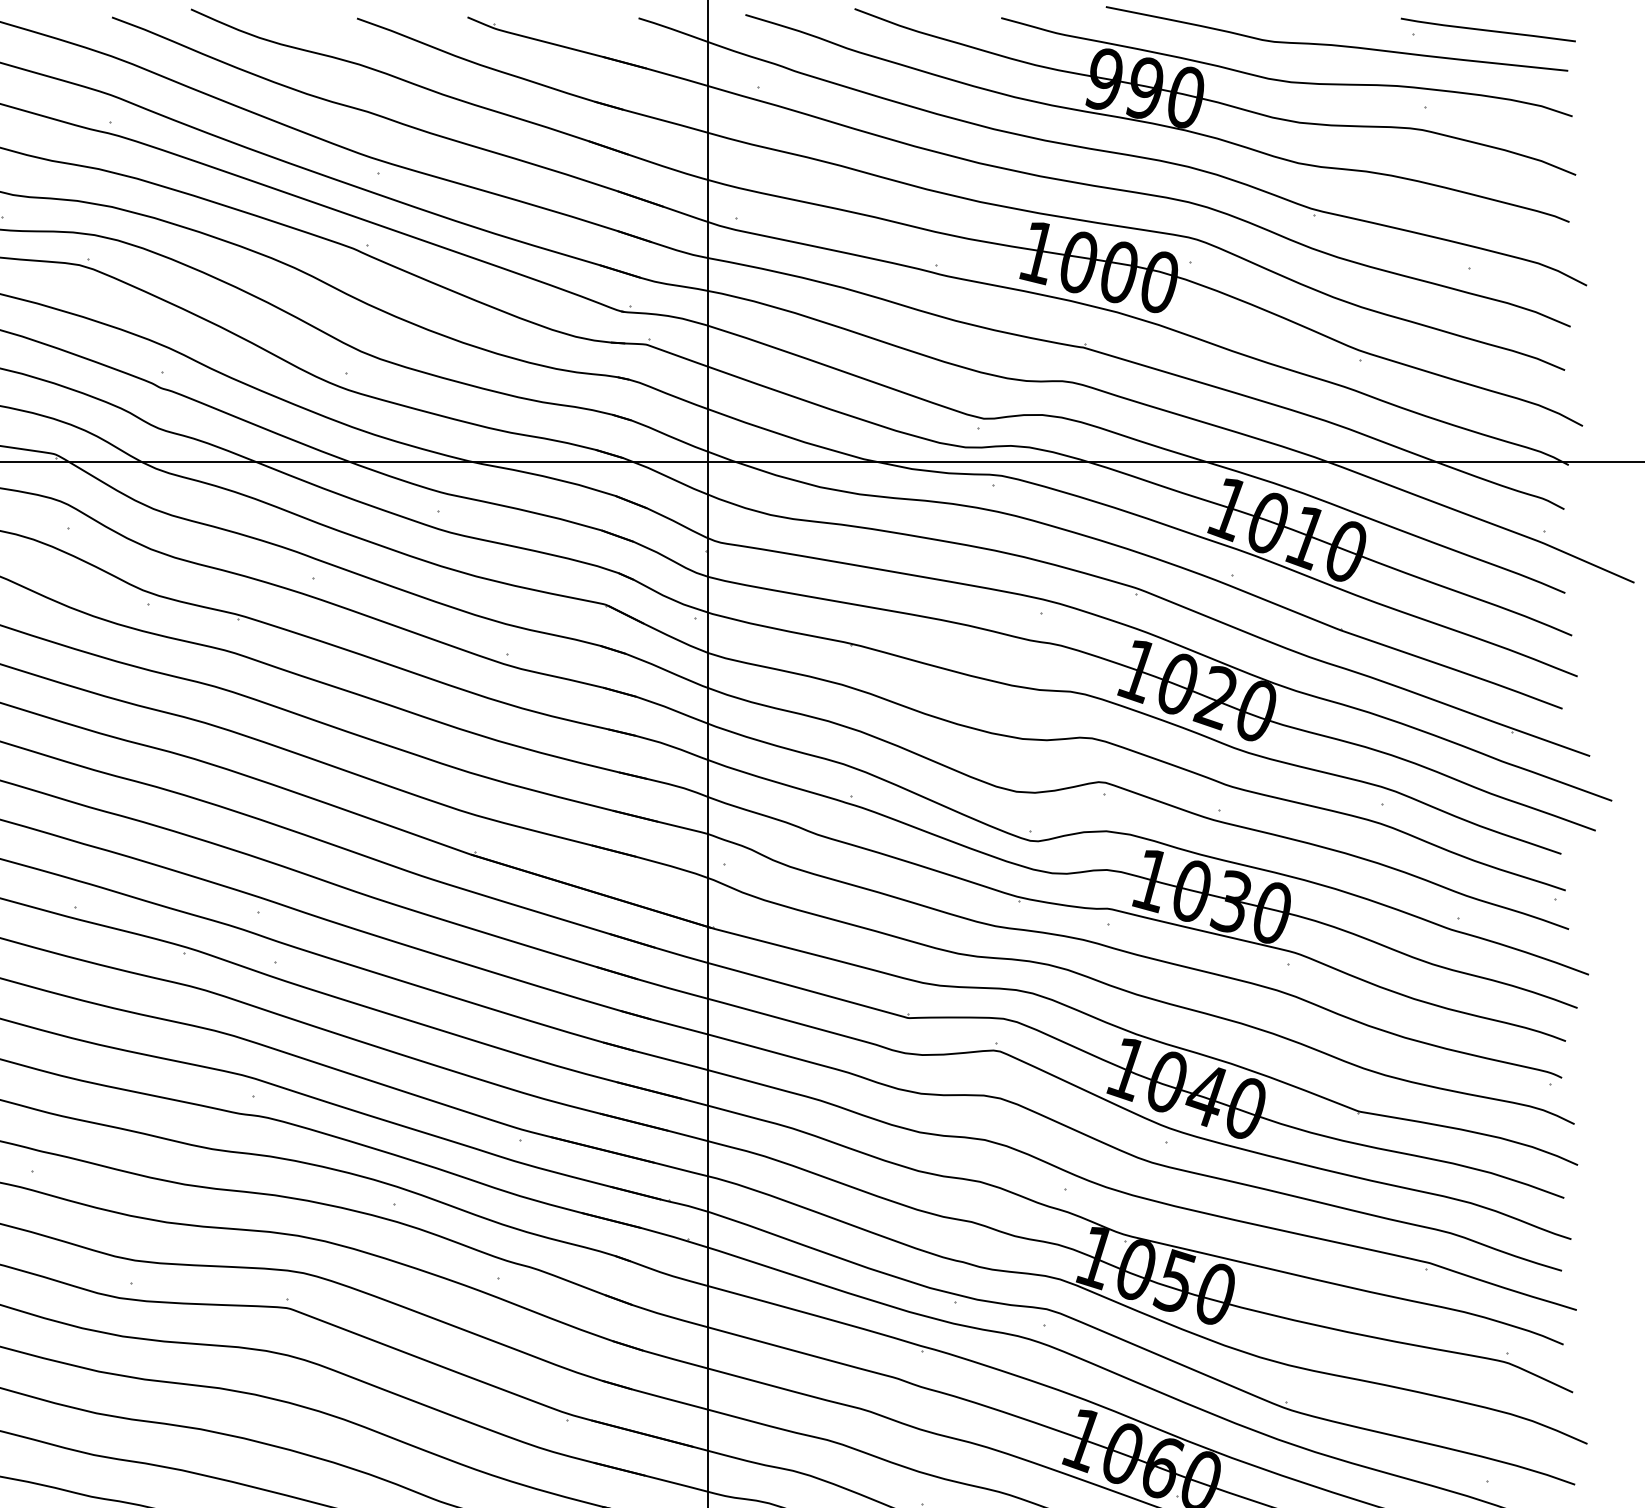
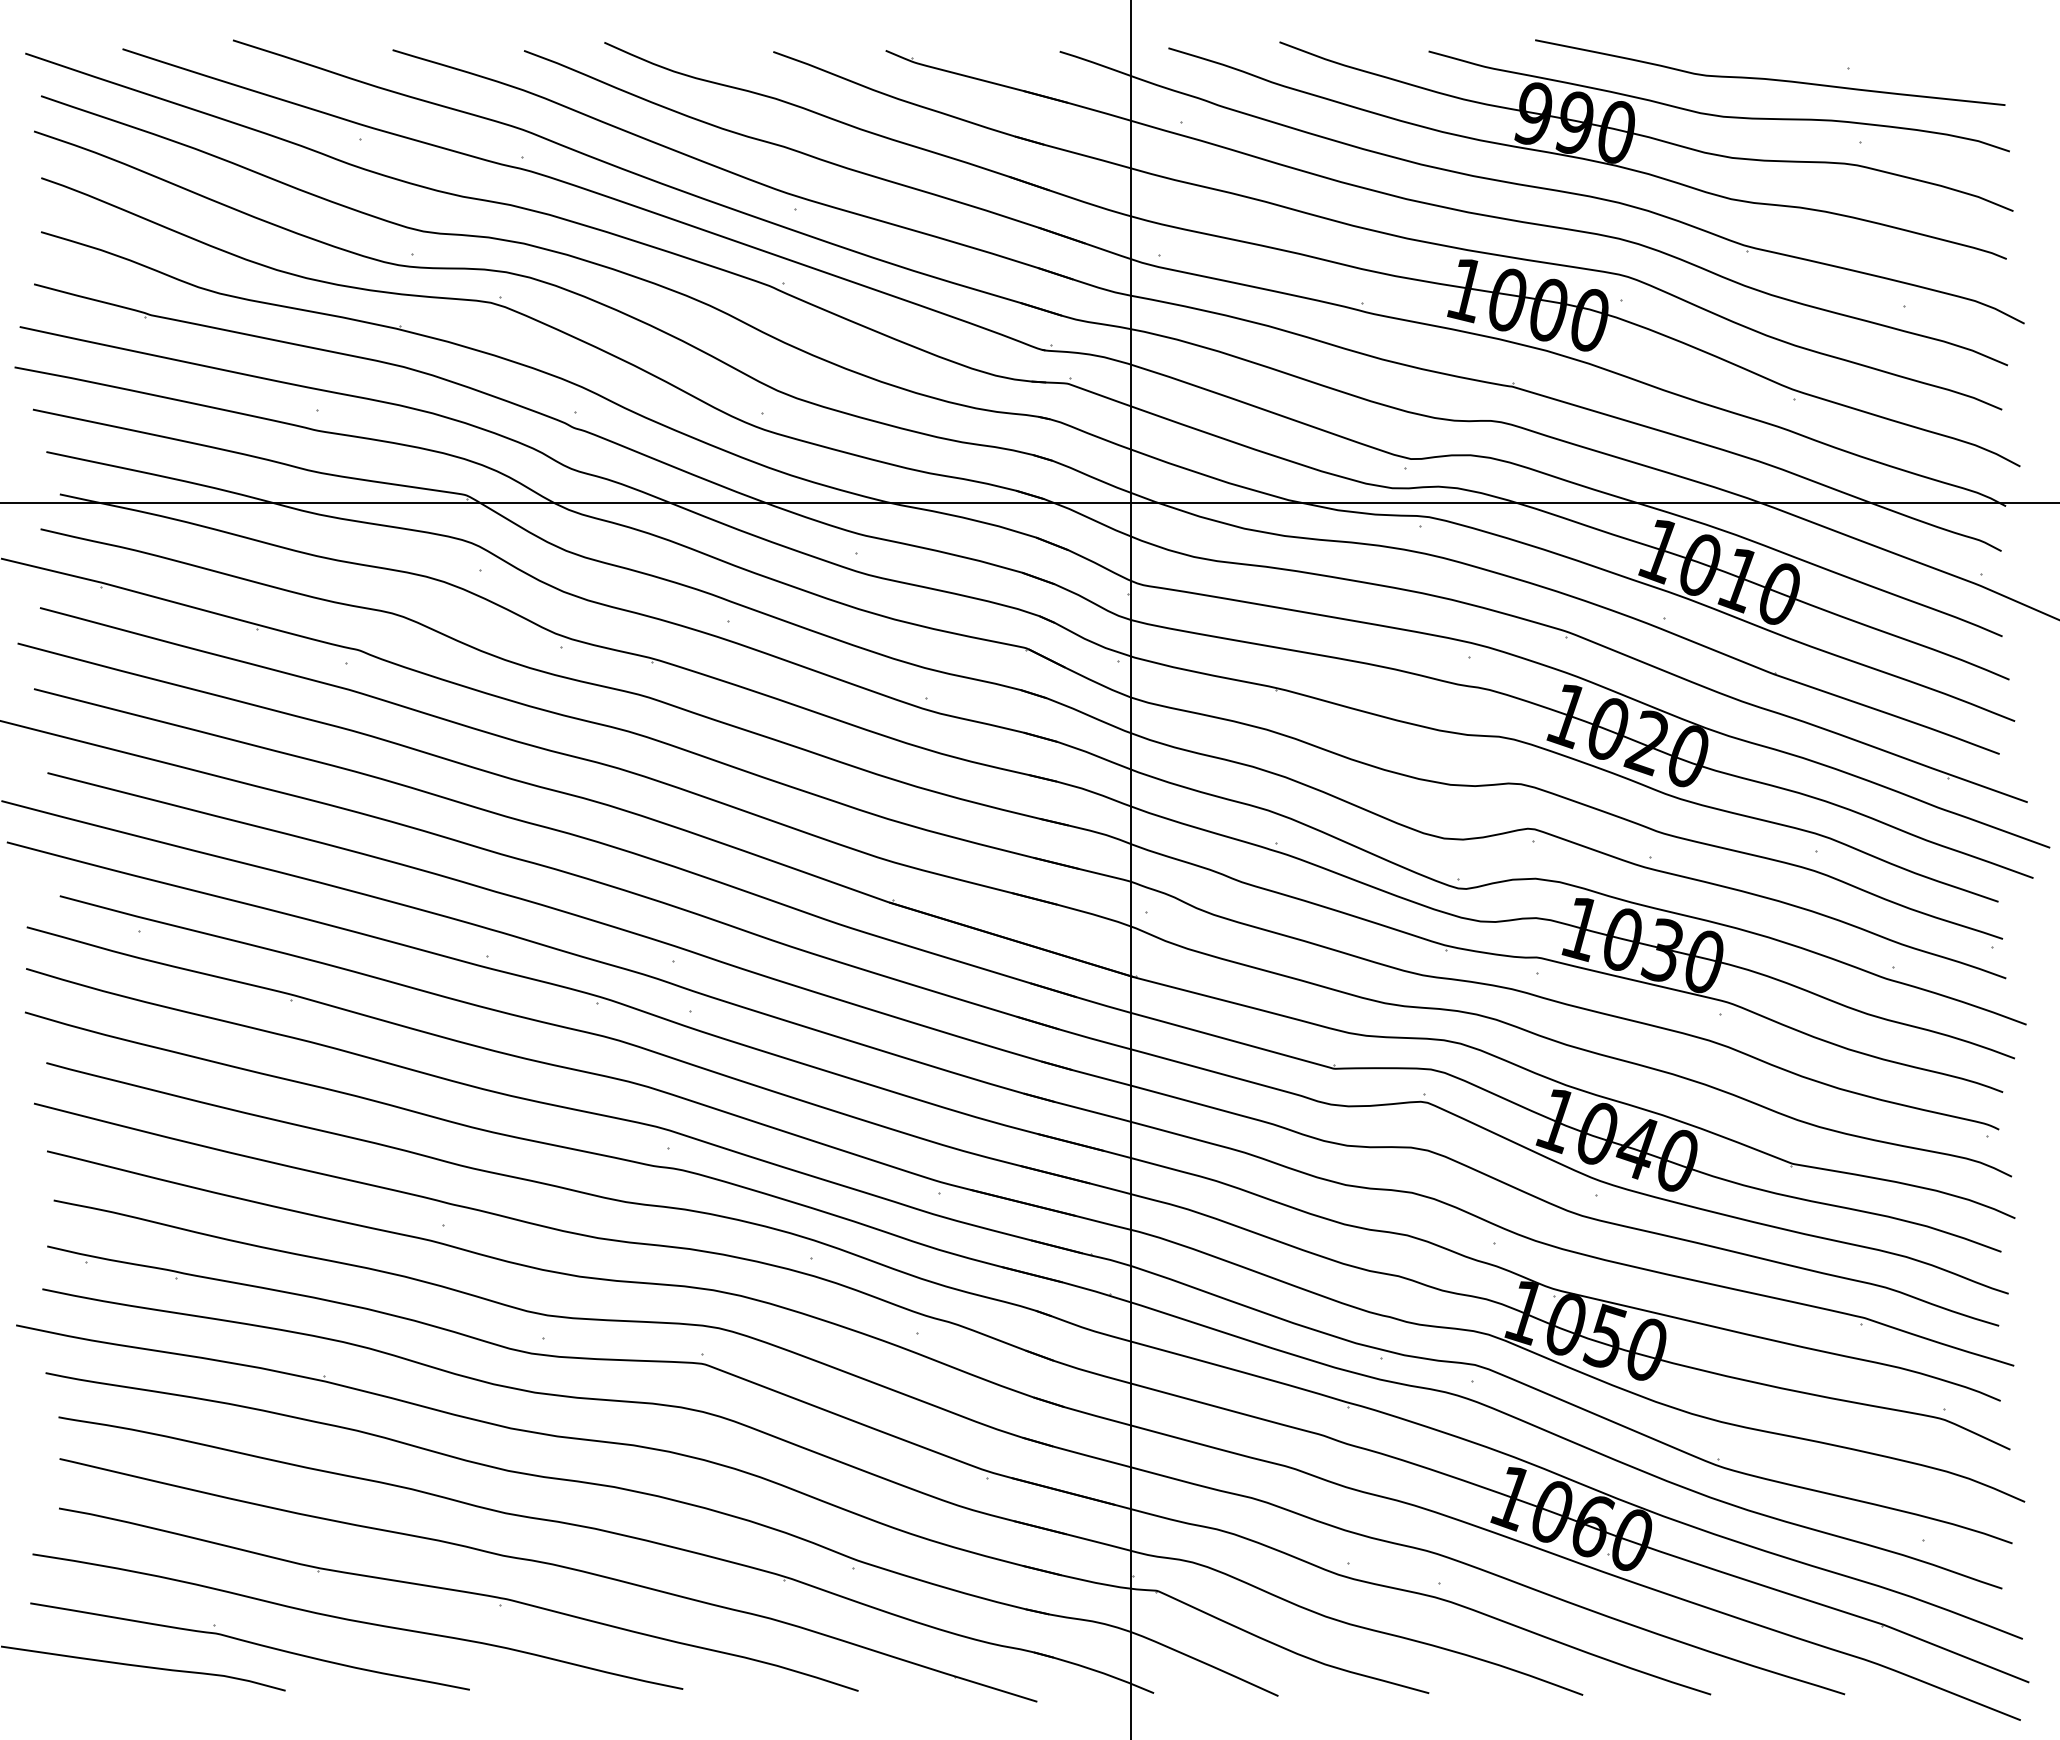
curve: (1488, 29) -> (1924, 63), removed

